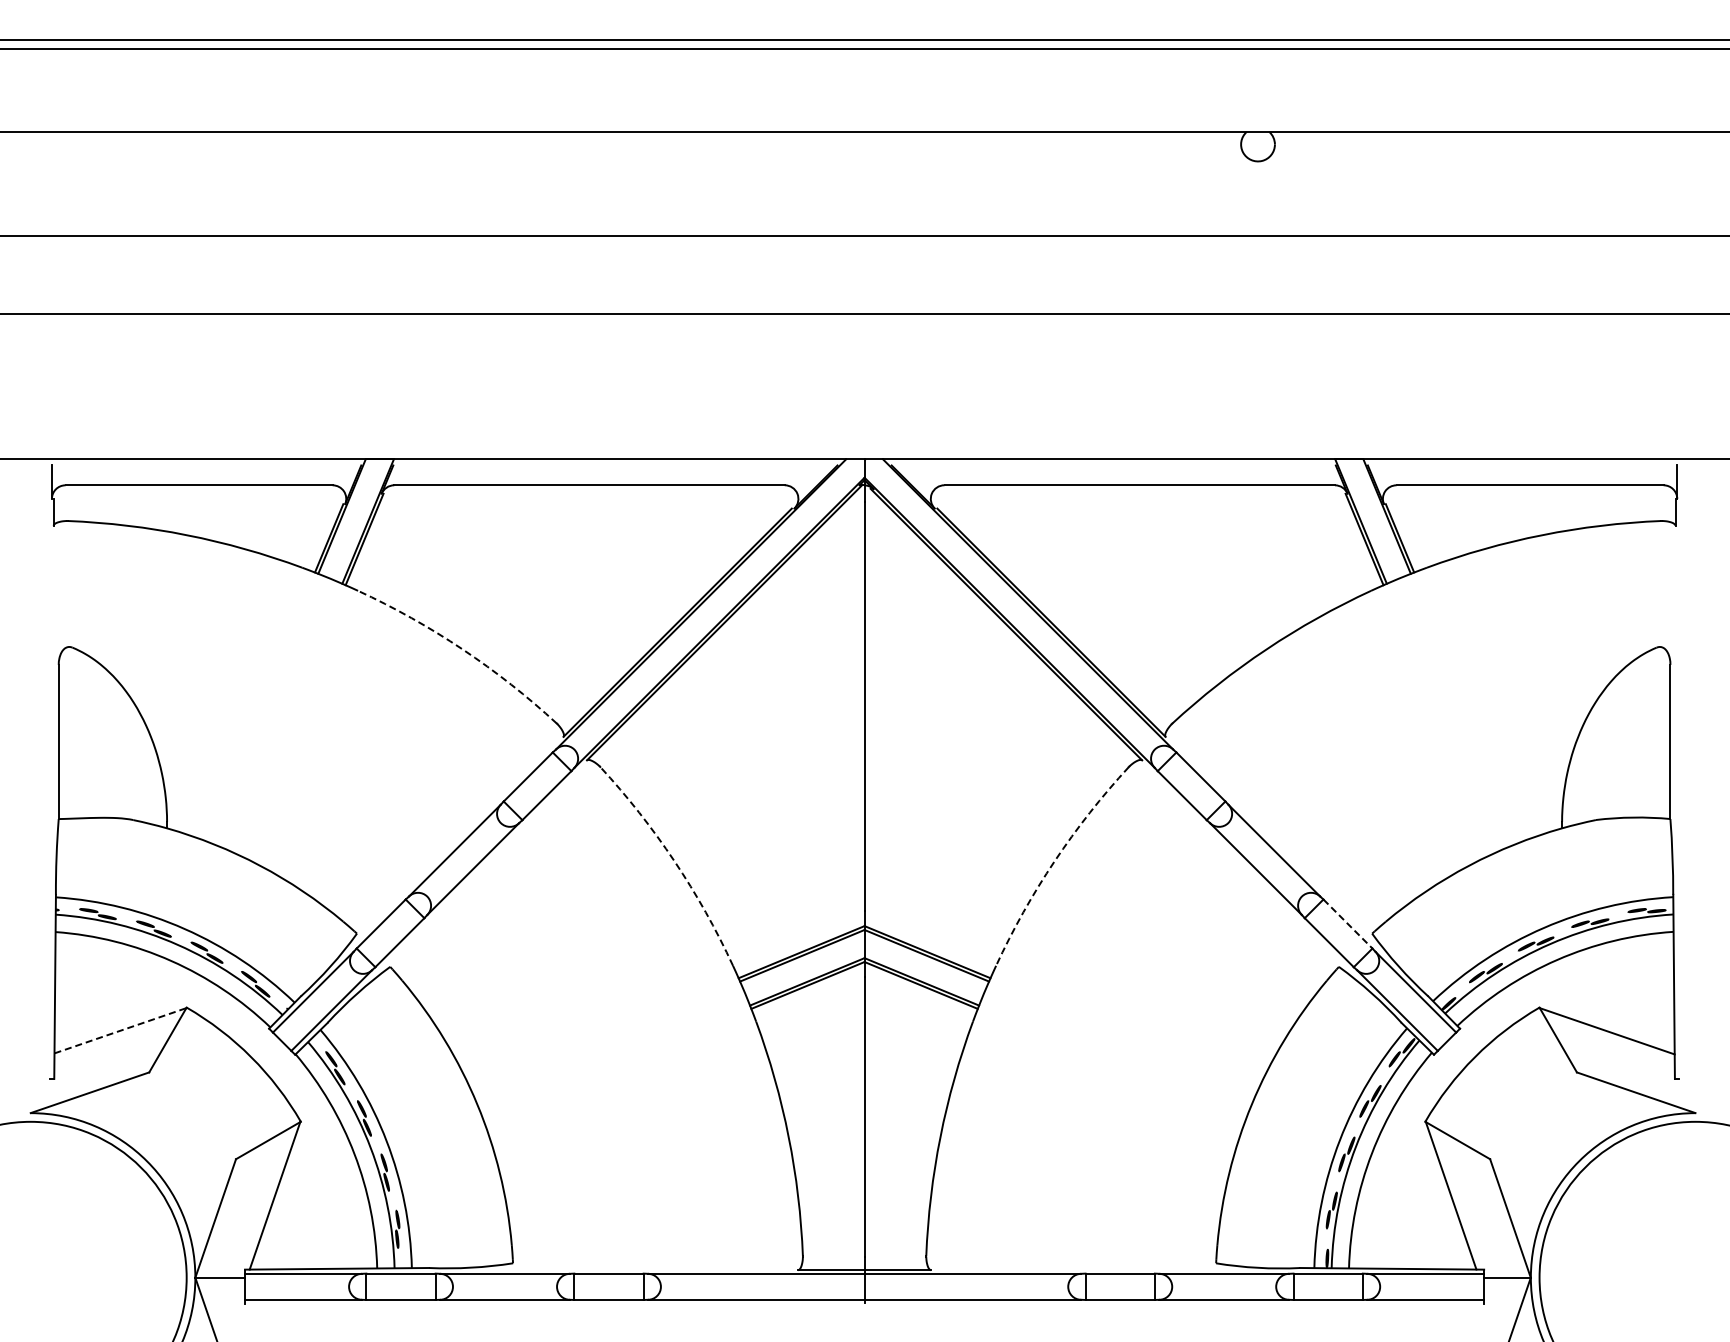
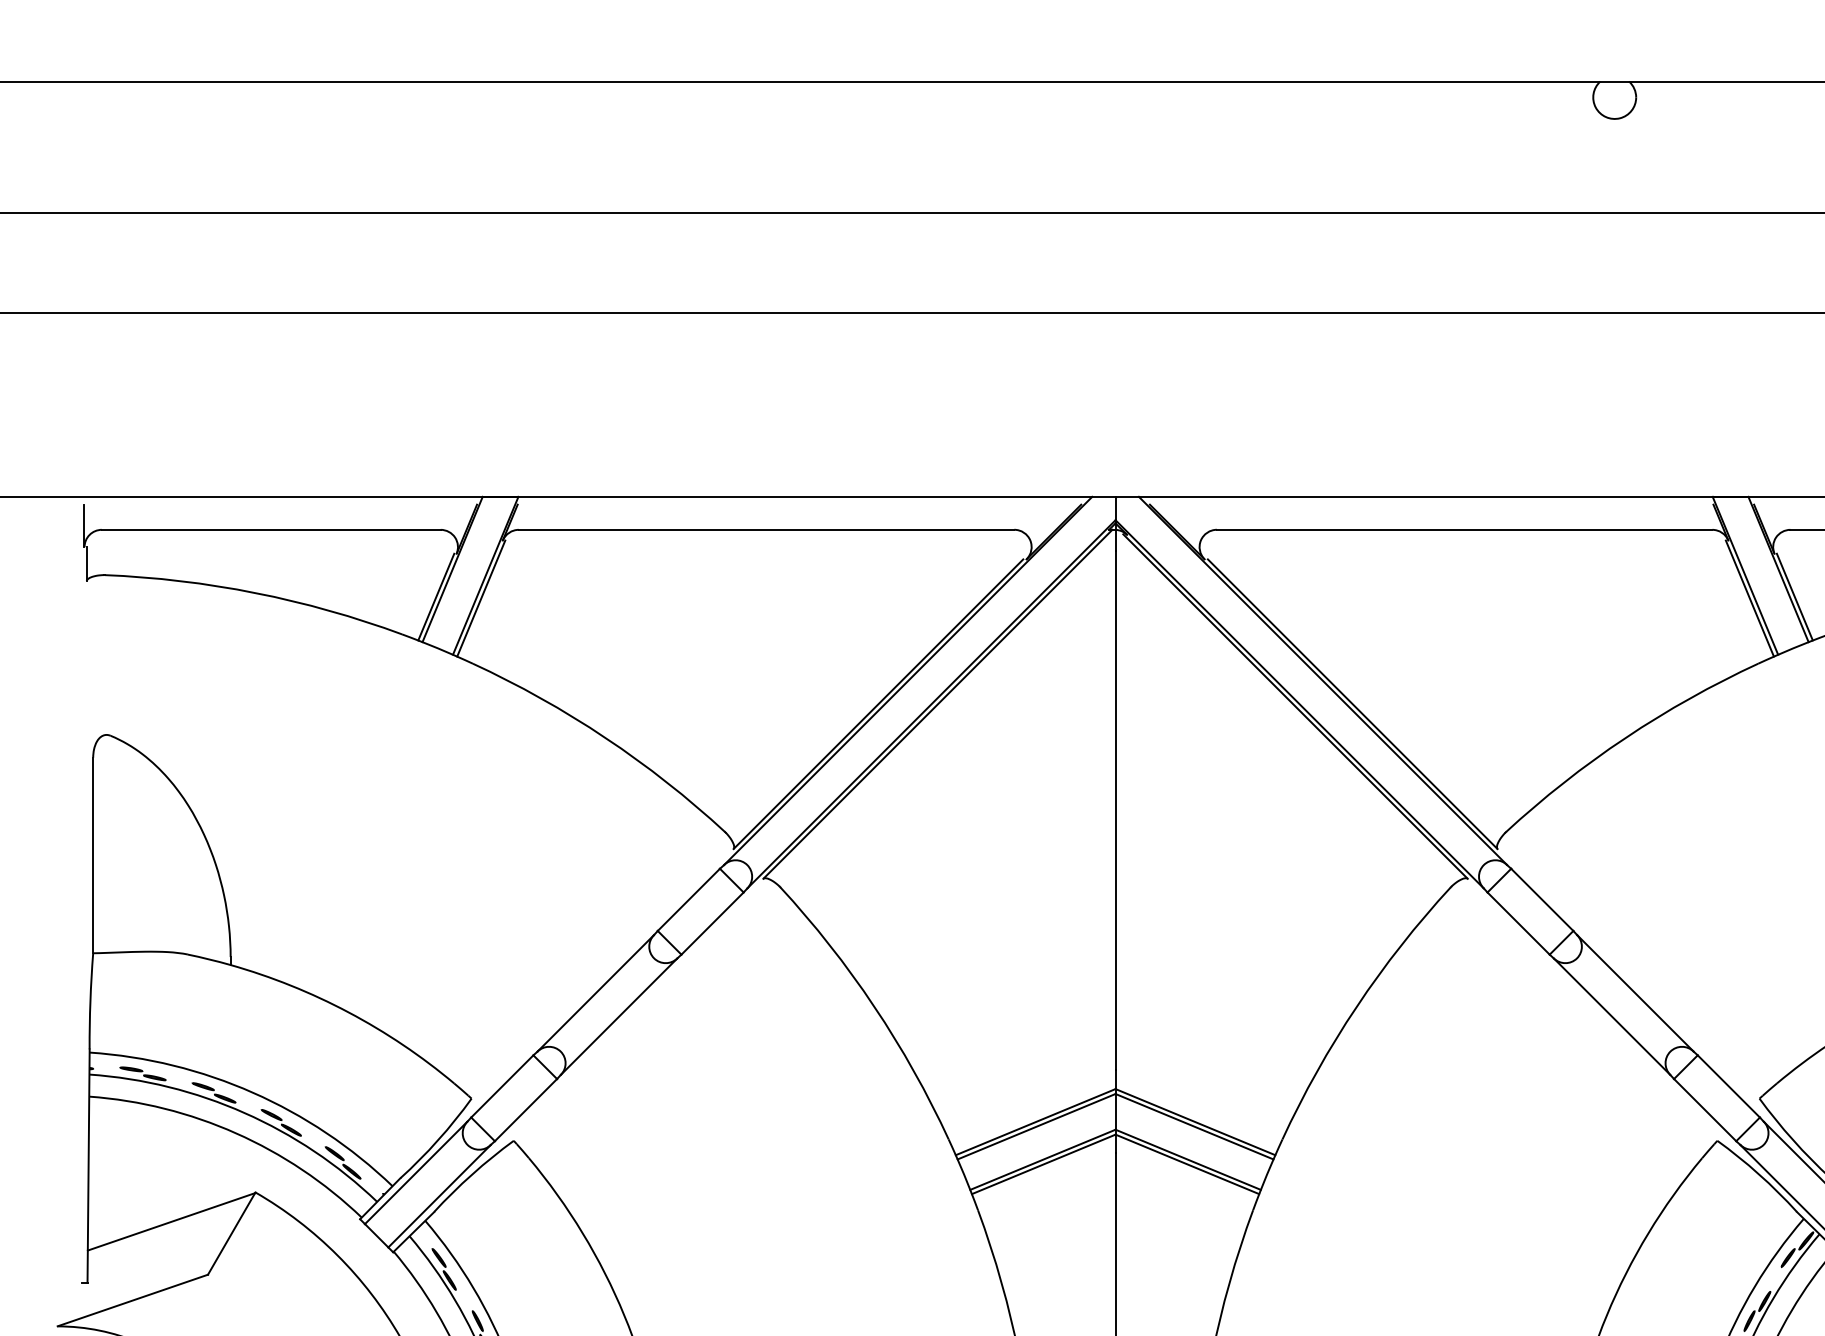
arc: (462, 649) -> (605, 738), dashed -> solid
arc: (674, 861) -> (874, 1007), dashed -> solid
arc: (1054, 861) -> (1356, 1007), dashed -> solid
line: (1347, 924) -> (1728, 1087), dashed -> solid
line: (120, 1030) -> (171, 1221), dashed -> solid

